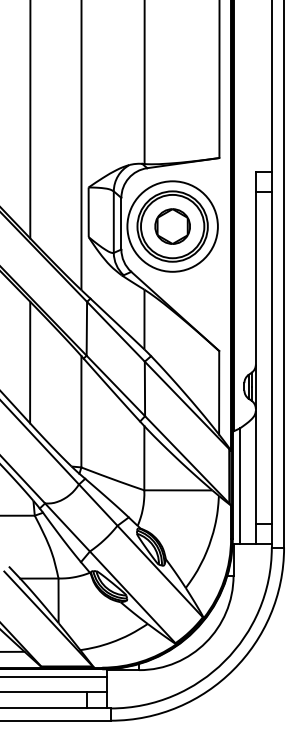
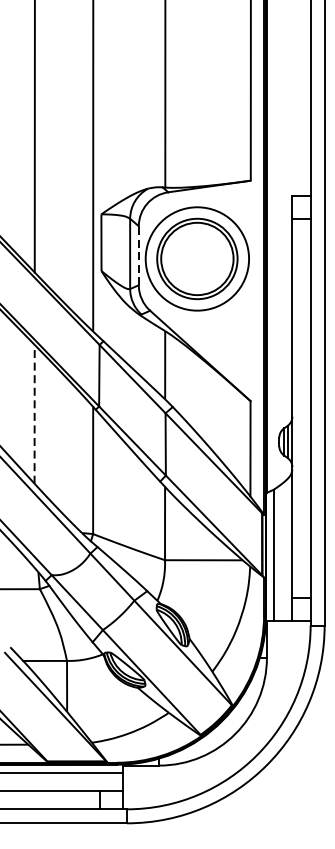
line: (121, 223) -> (138, 255), solid -> dashed
part: (172, 226) -> (197, 258), removed
line: (30, 362) -> (35, 414), solid -> dashed

